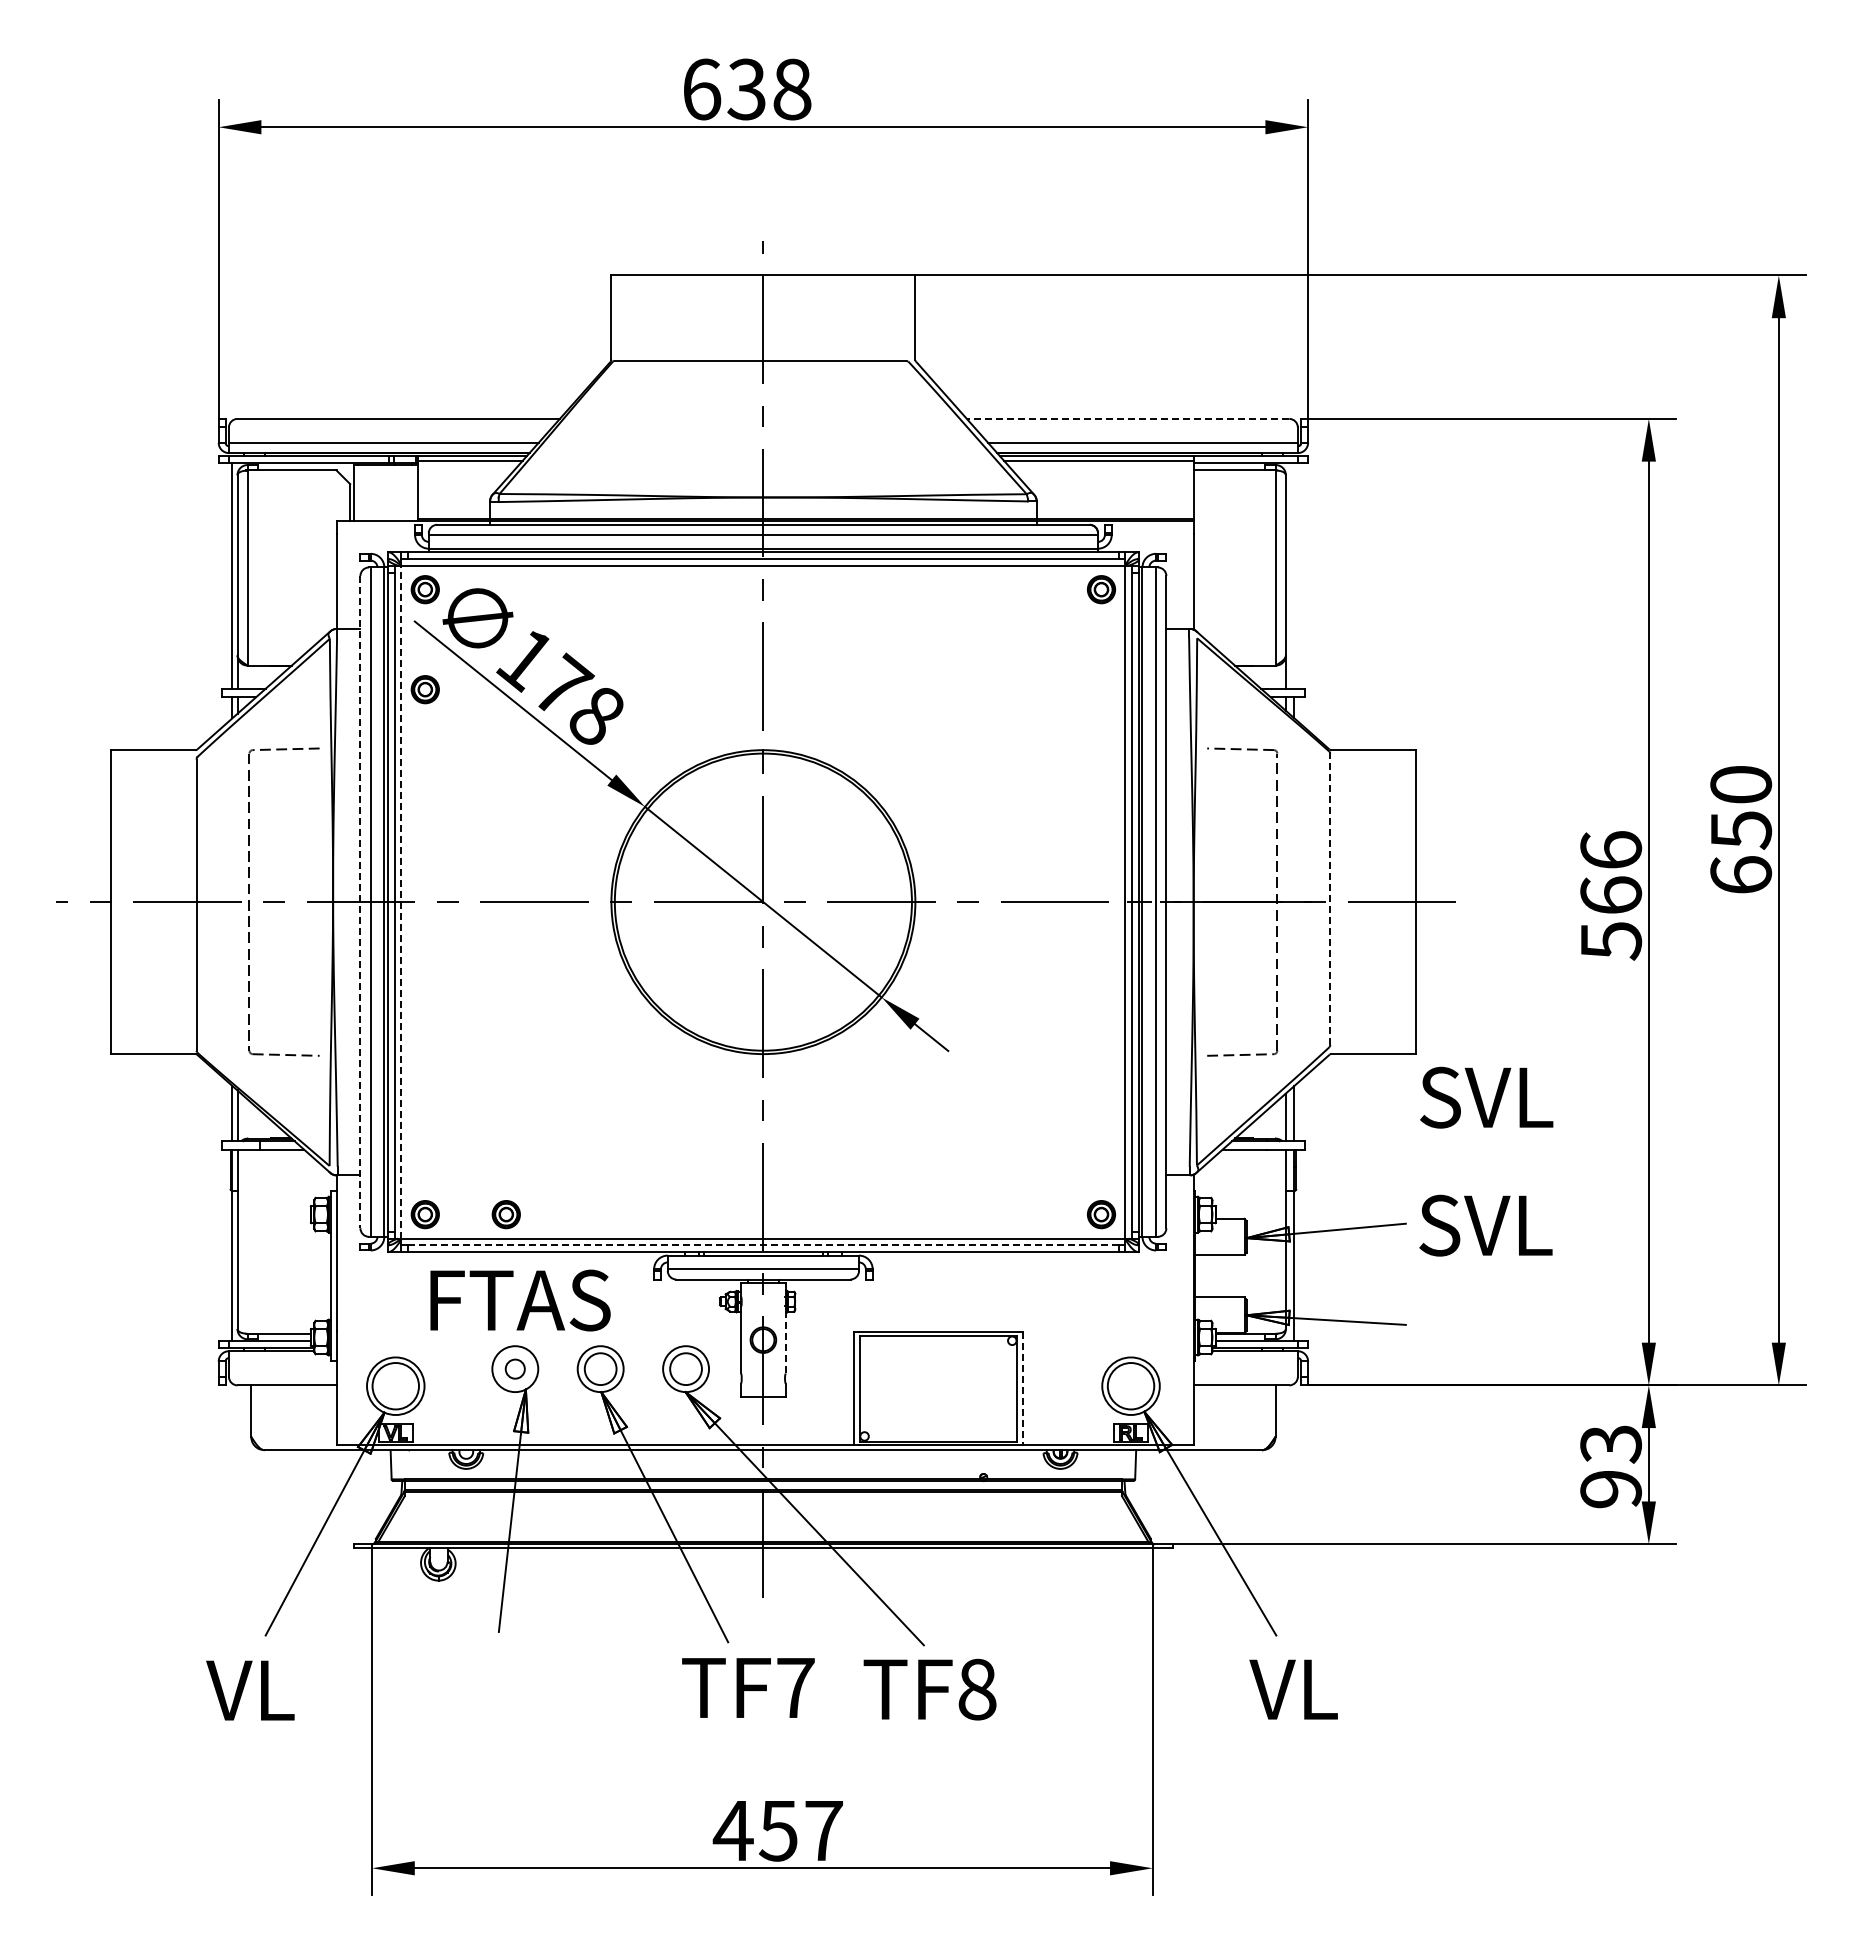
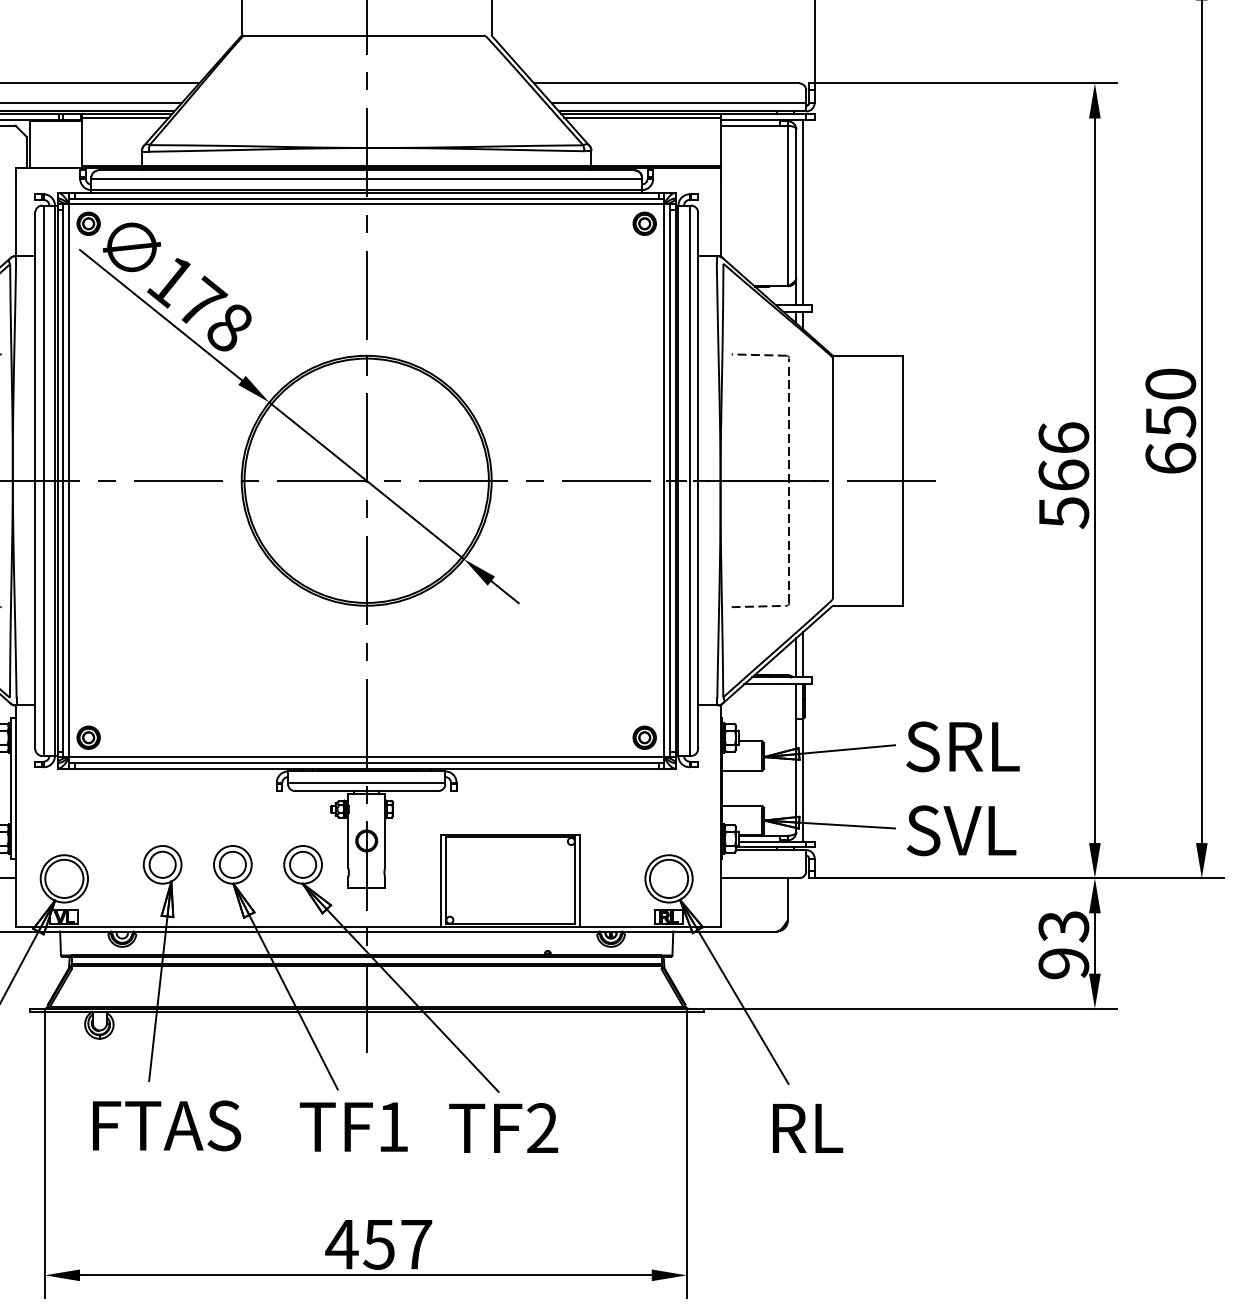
line: (1127, 418) -> (666, 83), dashed -> solid
line: (1294, 575) -> (803, 212), added
part: (424, 689) -> (87, 305), removed
line: (1330, 899) -> (833, 478), dashed -> solid
line: (401, 901) -> (69, 480), dashed -> solid
line: (360, 902) -> (35, 481), dashed -> solid
text: (1486, 1097) -> (961, 830), moved
part: (505, 1214) -> (154, 737), removed
text: (1510, 1225) -> (981, 746), SVL -> SRL
line: (762, 1245) -> (365, 763), dashed -> solid
text: (520, 1300) -> (166, 1125), moved
line: (785, 1342) -> (384, 842), dashed -> solid
circle: (515, 1369) -> (162, 865), size x1.67
line: (1022, 1389) -> (579, 881), dashed -> solid
text: (795, 1687) -> (393, 1126), TF7 -> TF1
text: (977, 1689) -> (542, 1128), TF8 -> TF2
text: (1295, 1689) -> (804, 1128), VL -> RL

